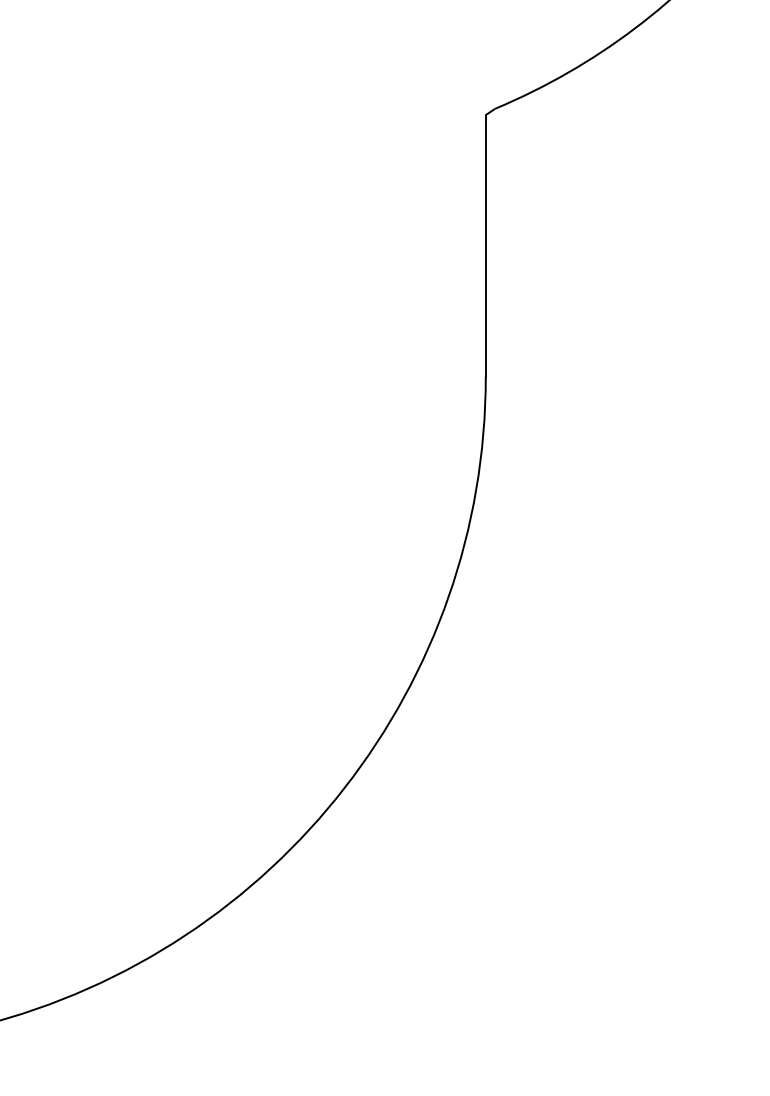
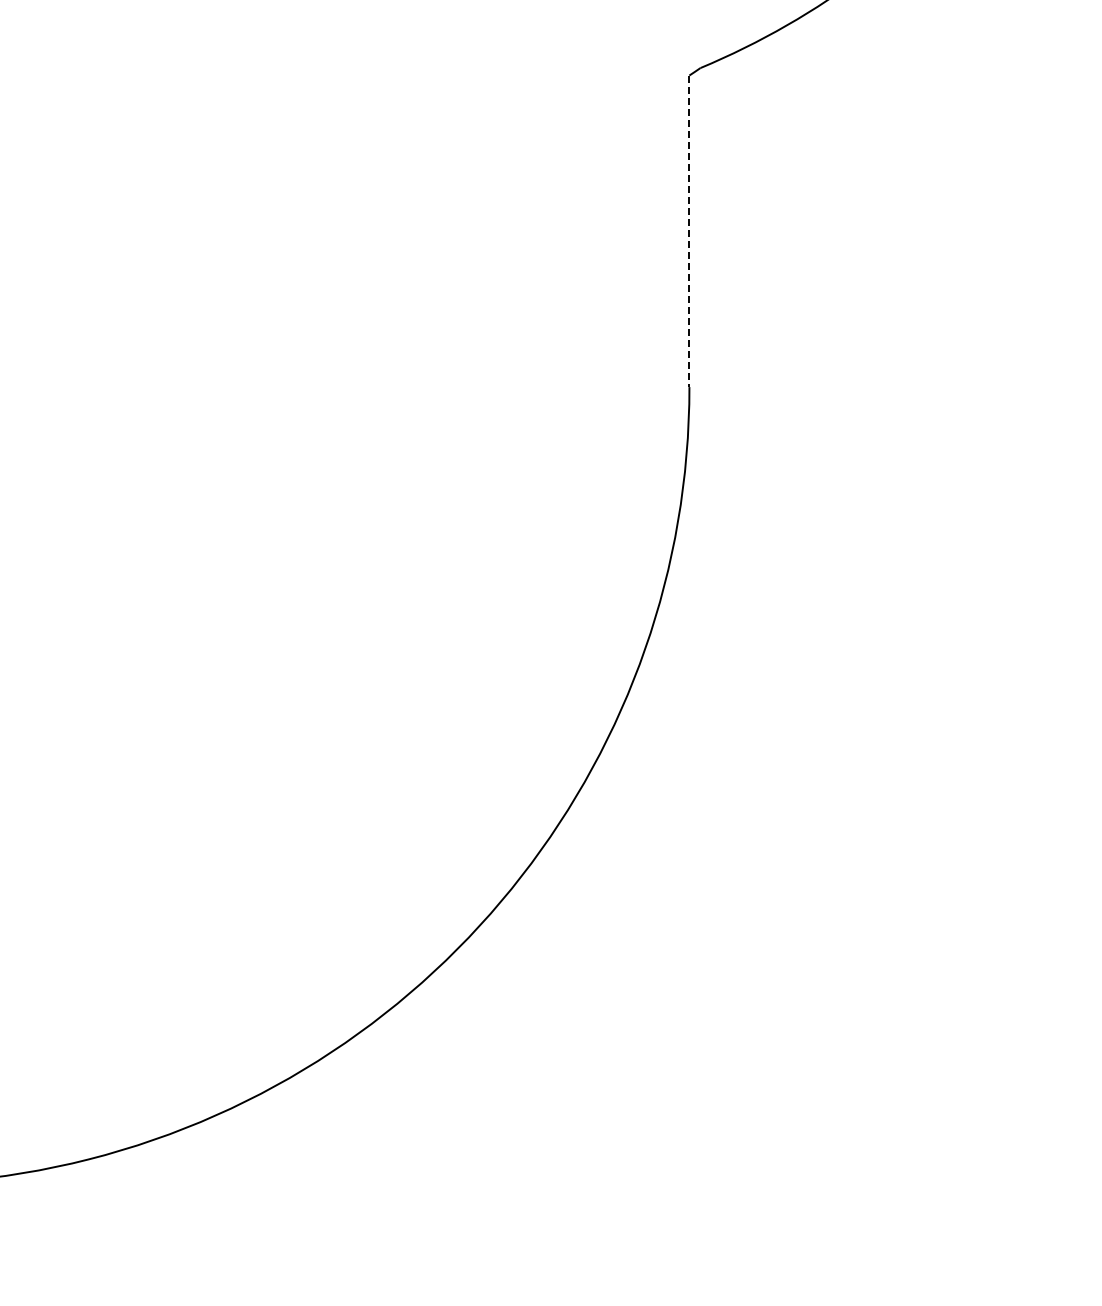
line: (485, 246) -> (689, 231), solid -> dashed

